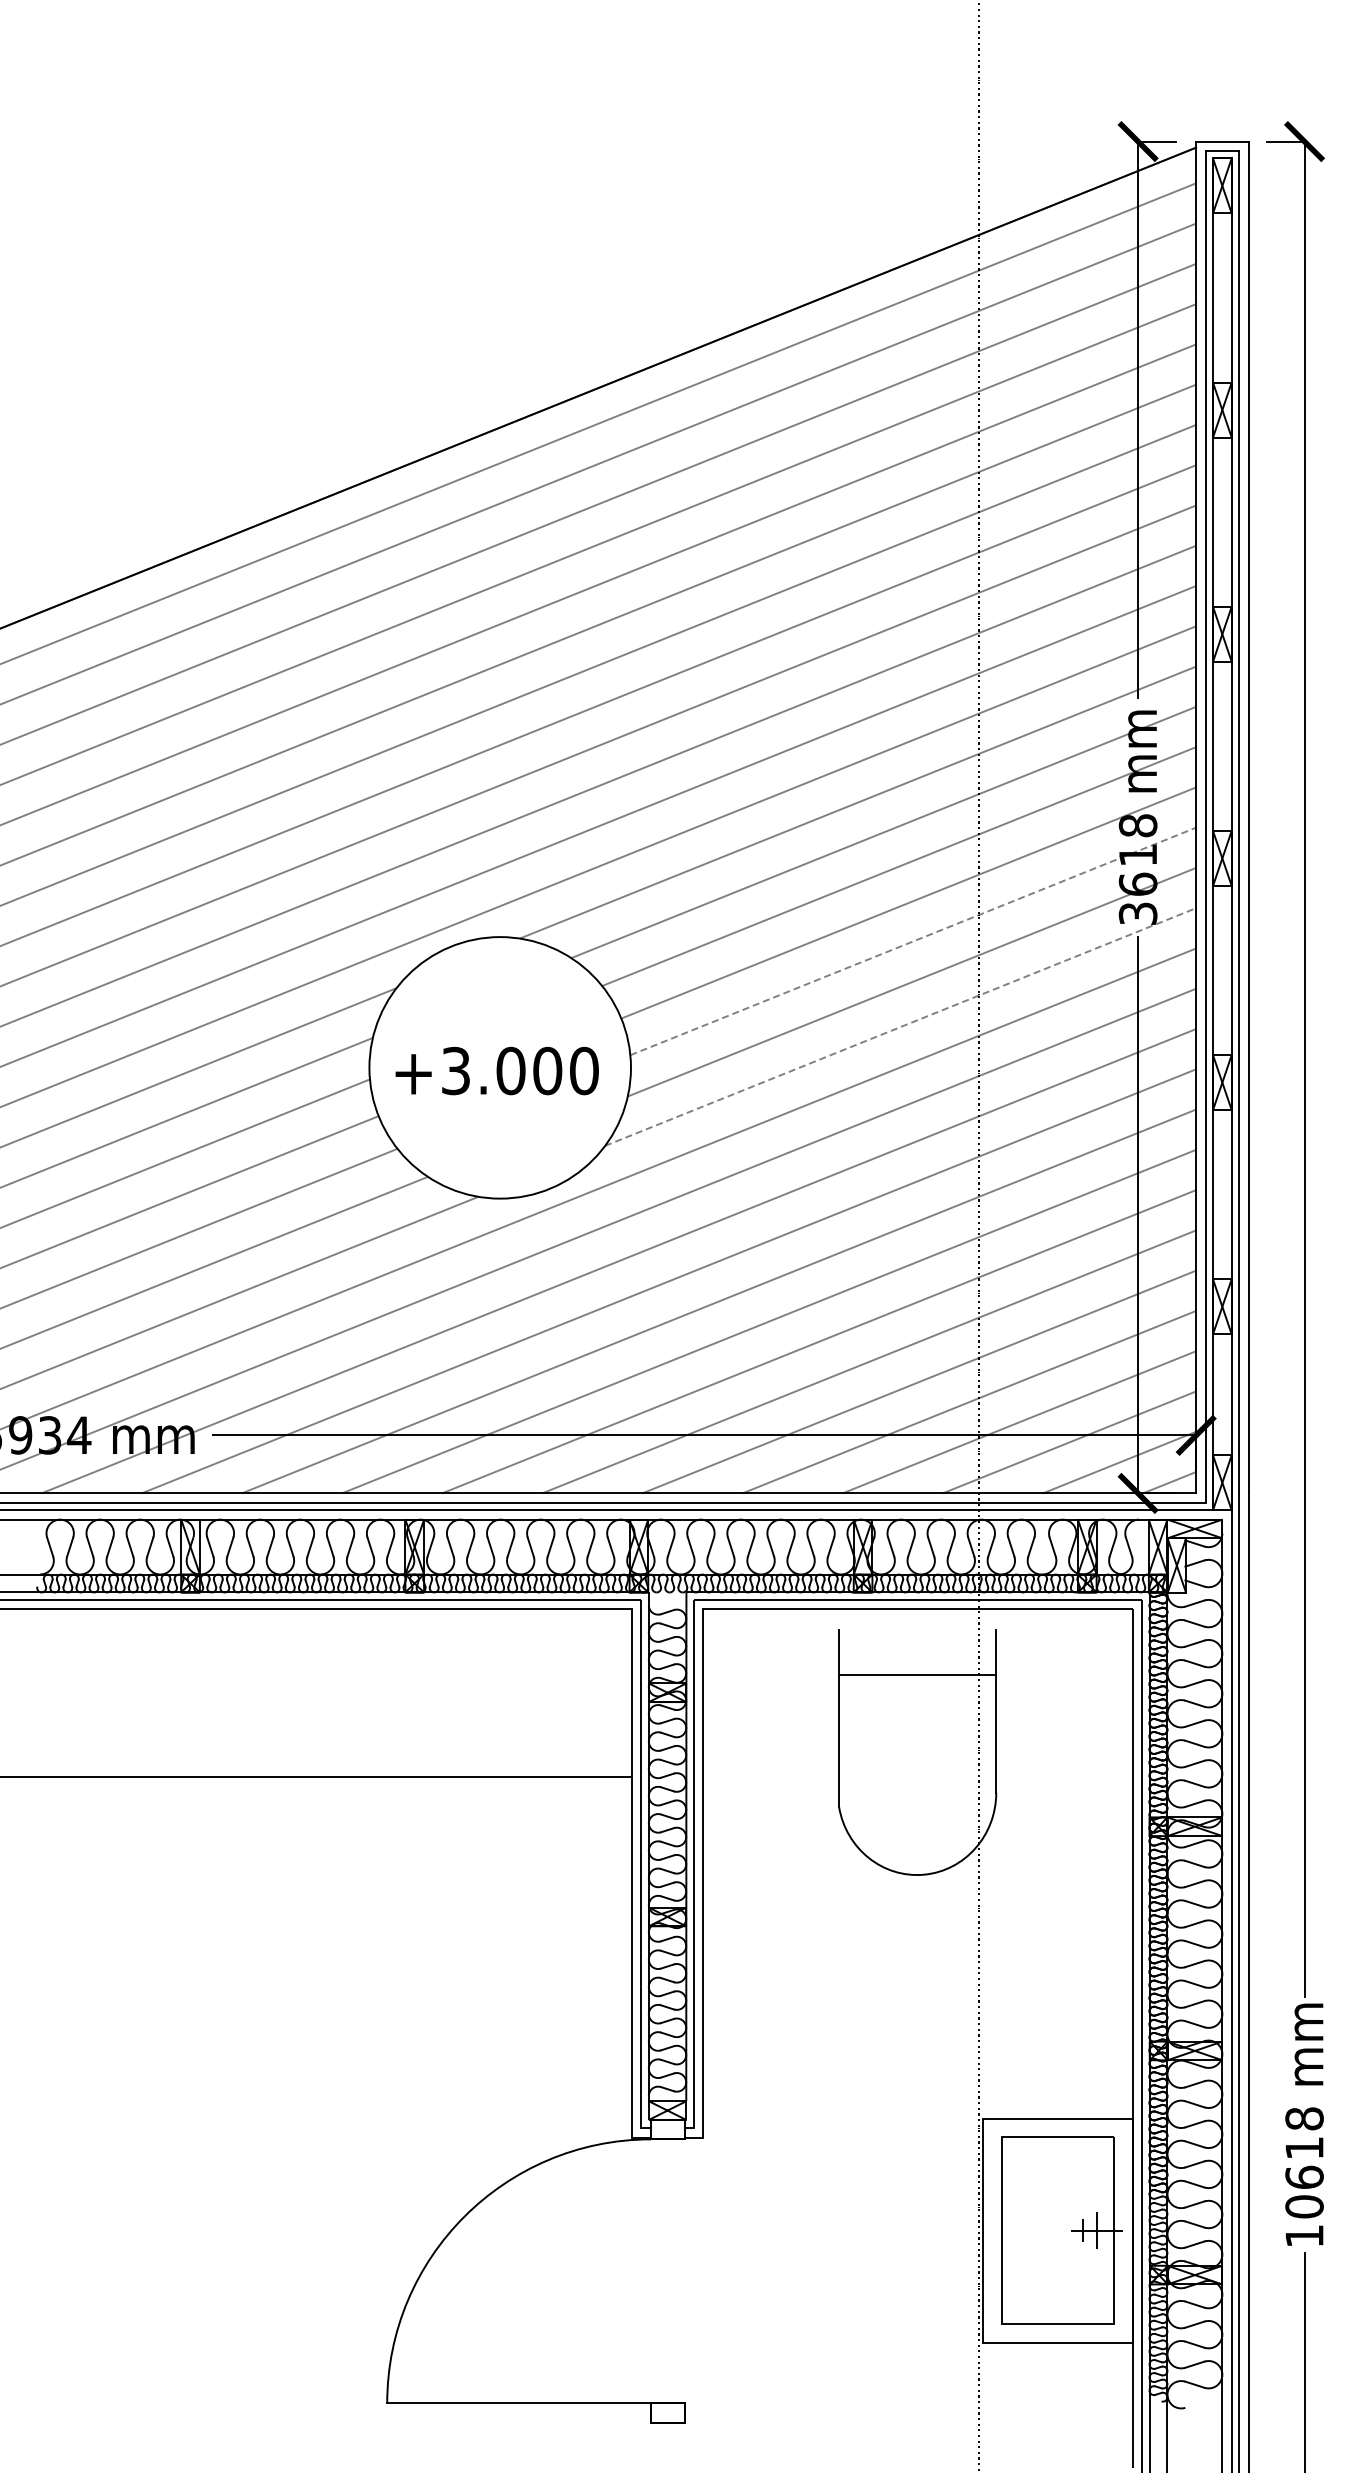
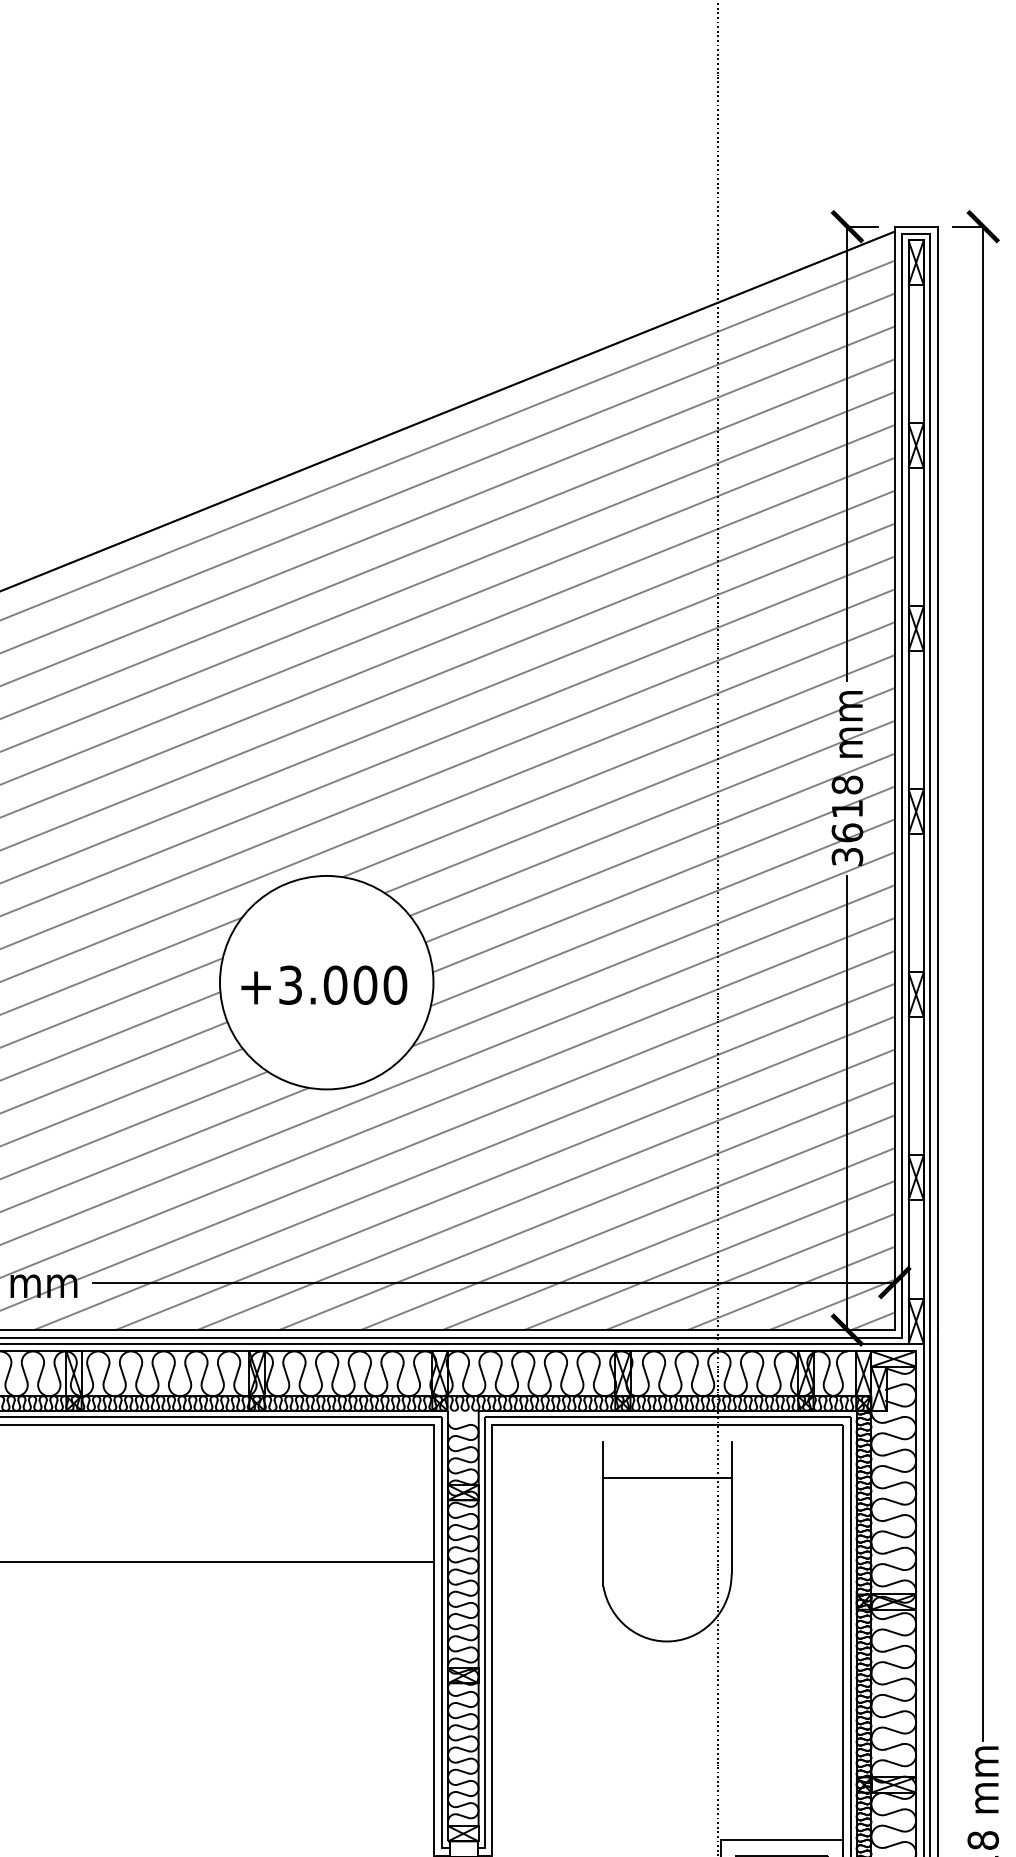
line: (913, 941) -> (664, 879), dashed -> solid
line: (900, 1027) -> (653, 949), dashed -> solid

